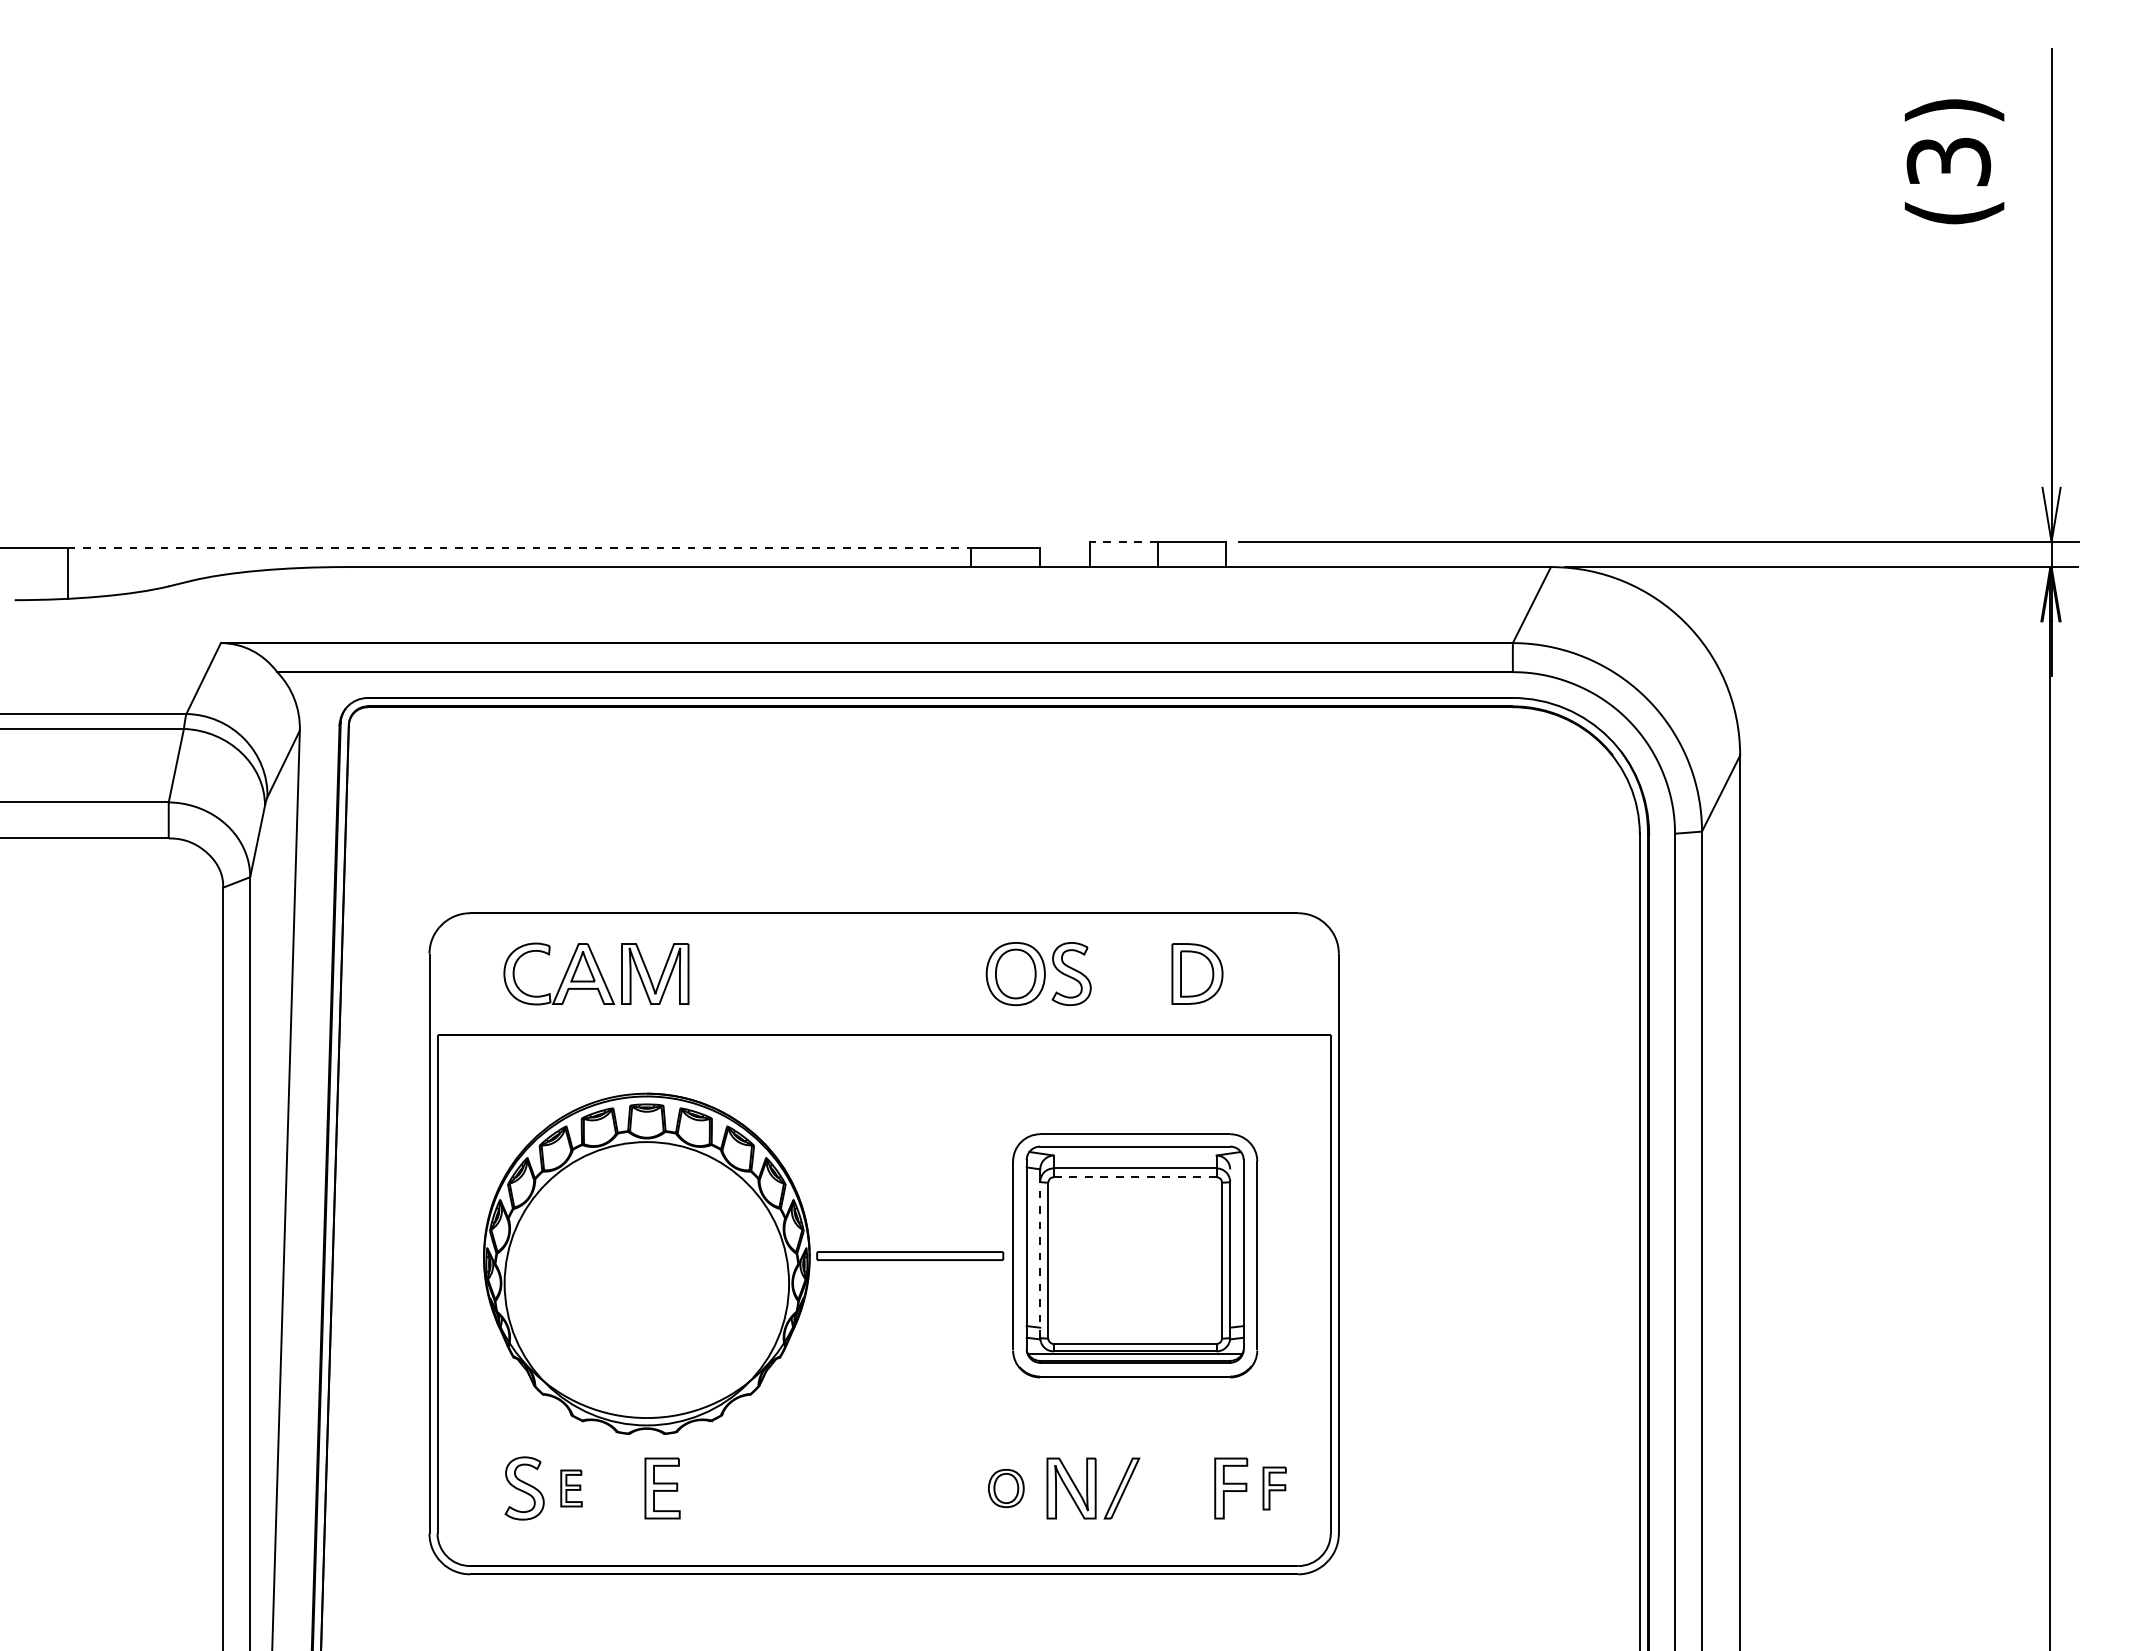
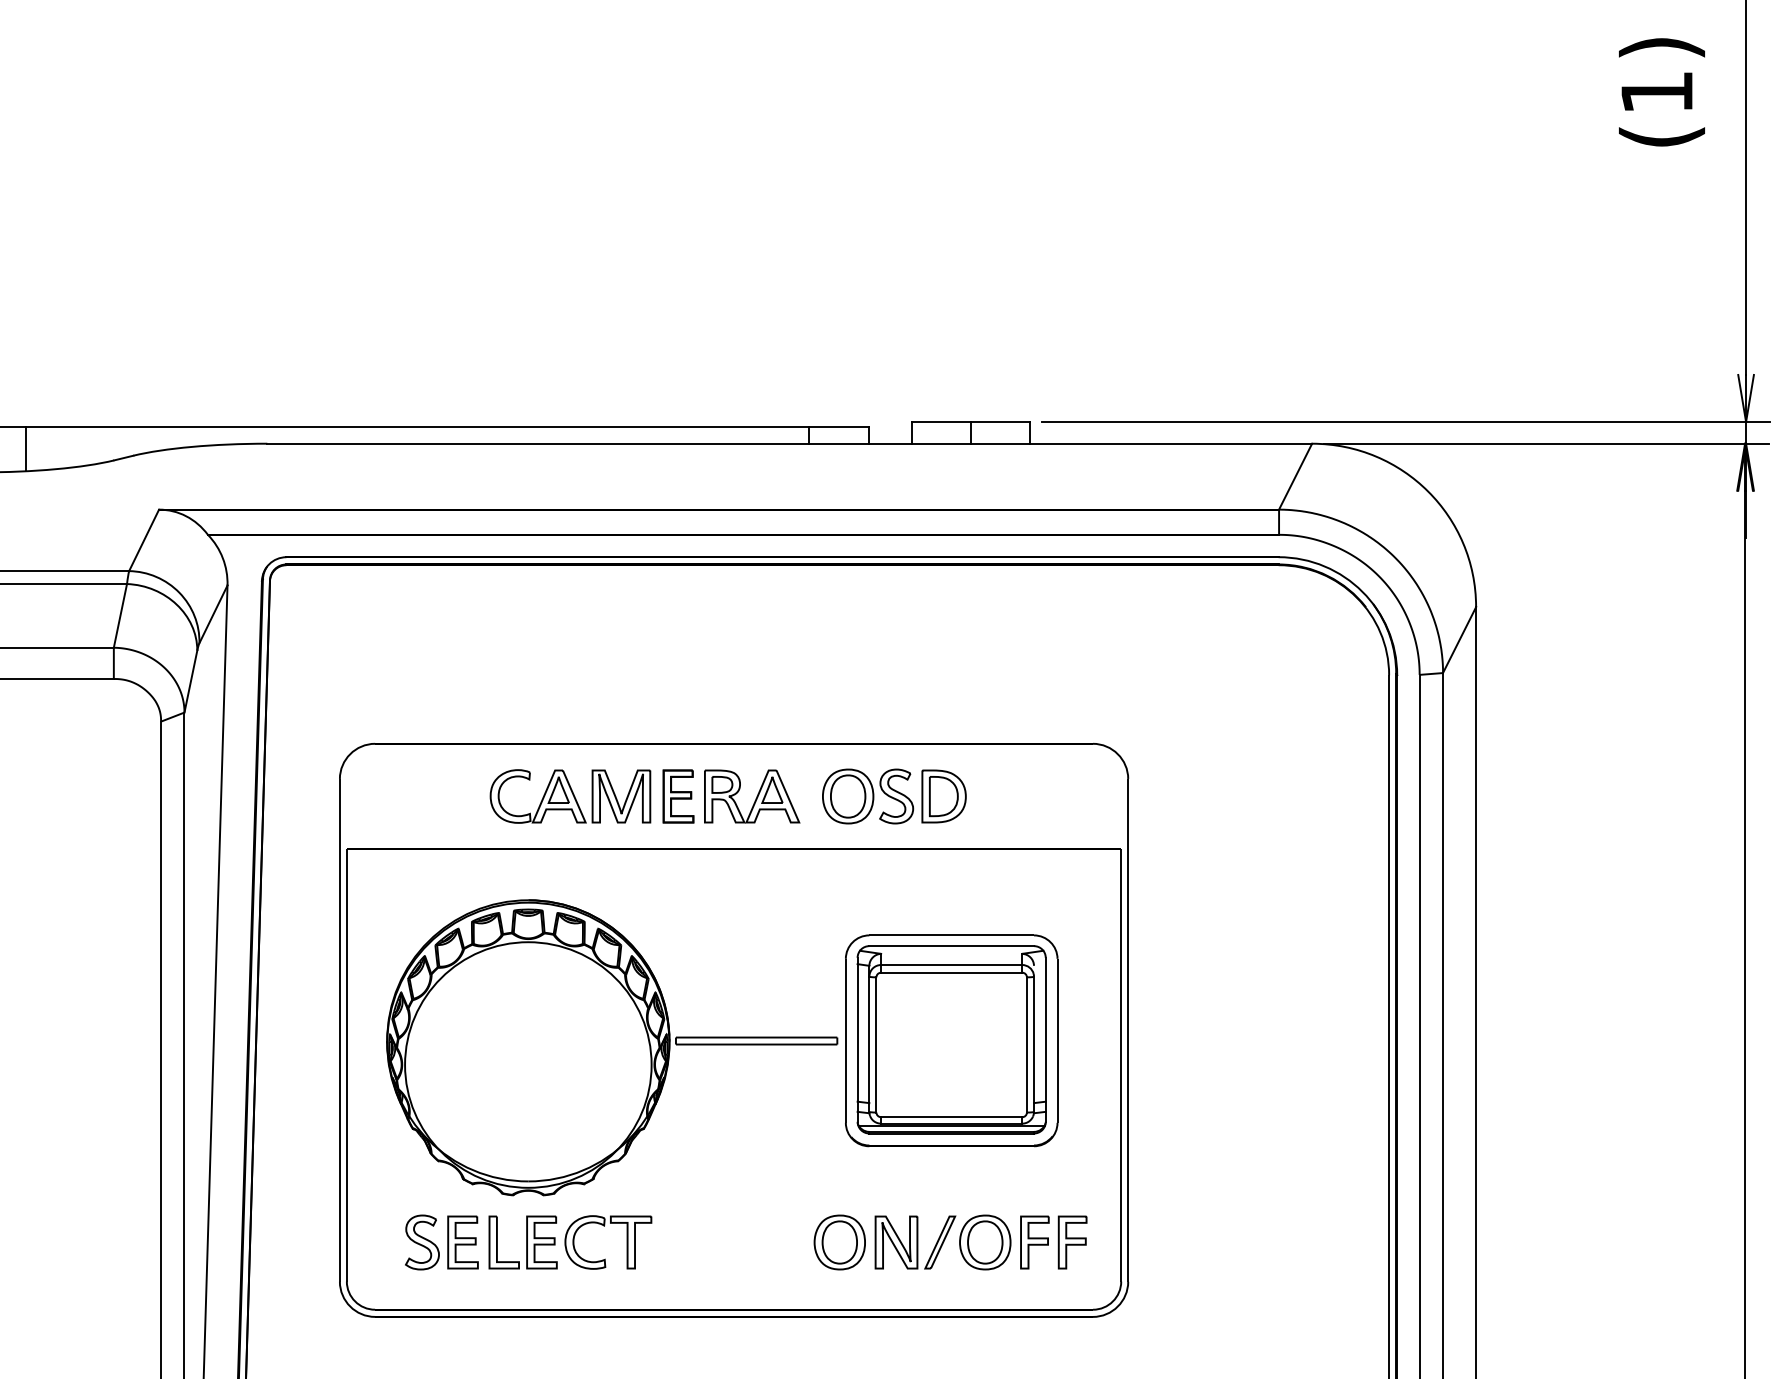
text: (1948, 161) -> (1656, 92), (3) -> (1)
line: (1123, 542) -> (941, 422), dashed -> solid
line: (519, 548) -> (417, 427), dashed -> solid
part: (596, 973) -> (570, 796), moved
part: (820, 973) -> (678, 796), added
part: (904, 973) -> (751, 796), added
part: (1197, 973) -> (944, 796), moved
line: (1134, 1177) -> (951, 972), dashed -> solid
line: (1040, 1259) -> (869, 1043), dashed -> solid
part: (735, 1469) -> (605, 1226), added
part: (571, 1488) -> (463, 1242), size x1.67
part: (611, 1488) -> (497, 1242), added
part: (1006, 1488) -> (840, 1242), size x1.67
part: (1173, 1488) -> (984, 1242), added
part: (1274, 1488) -> (1072, 1242), size x1.43

